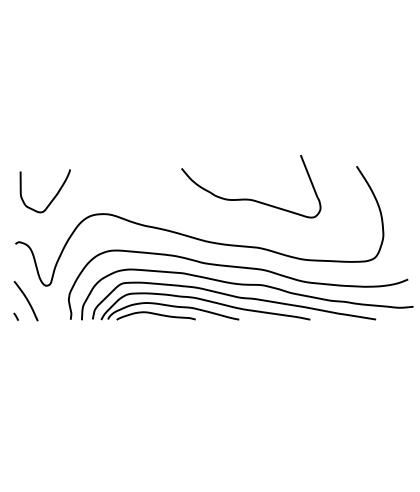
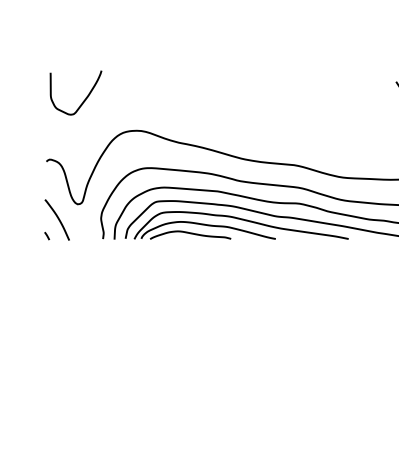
curve: (52, 198) -> (83, 100), moved
curve: (249, 198) -> (286, 114), removed

